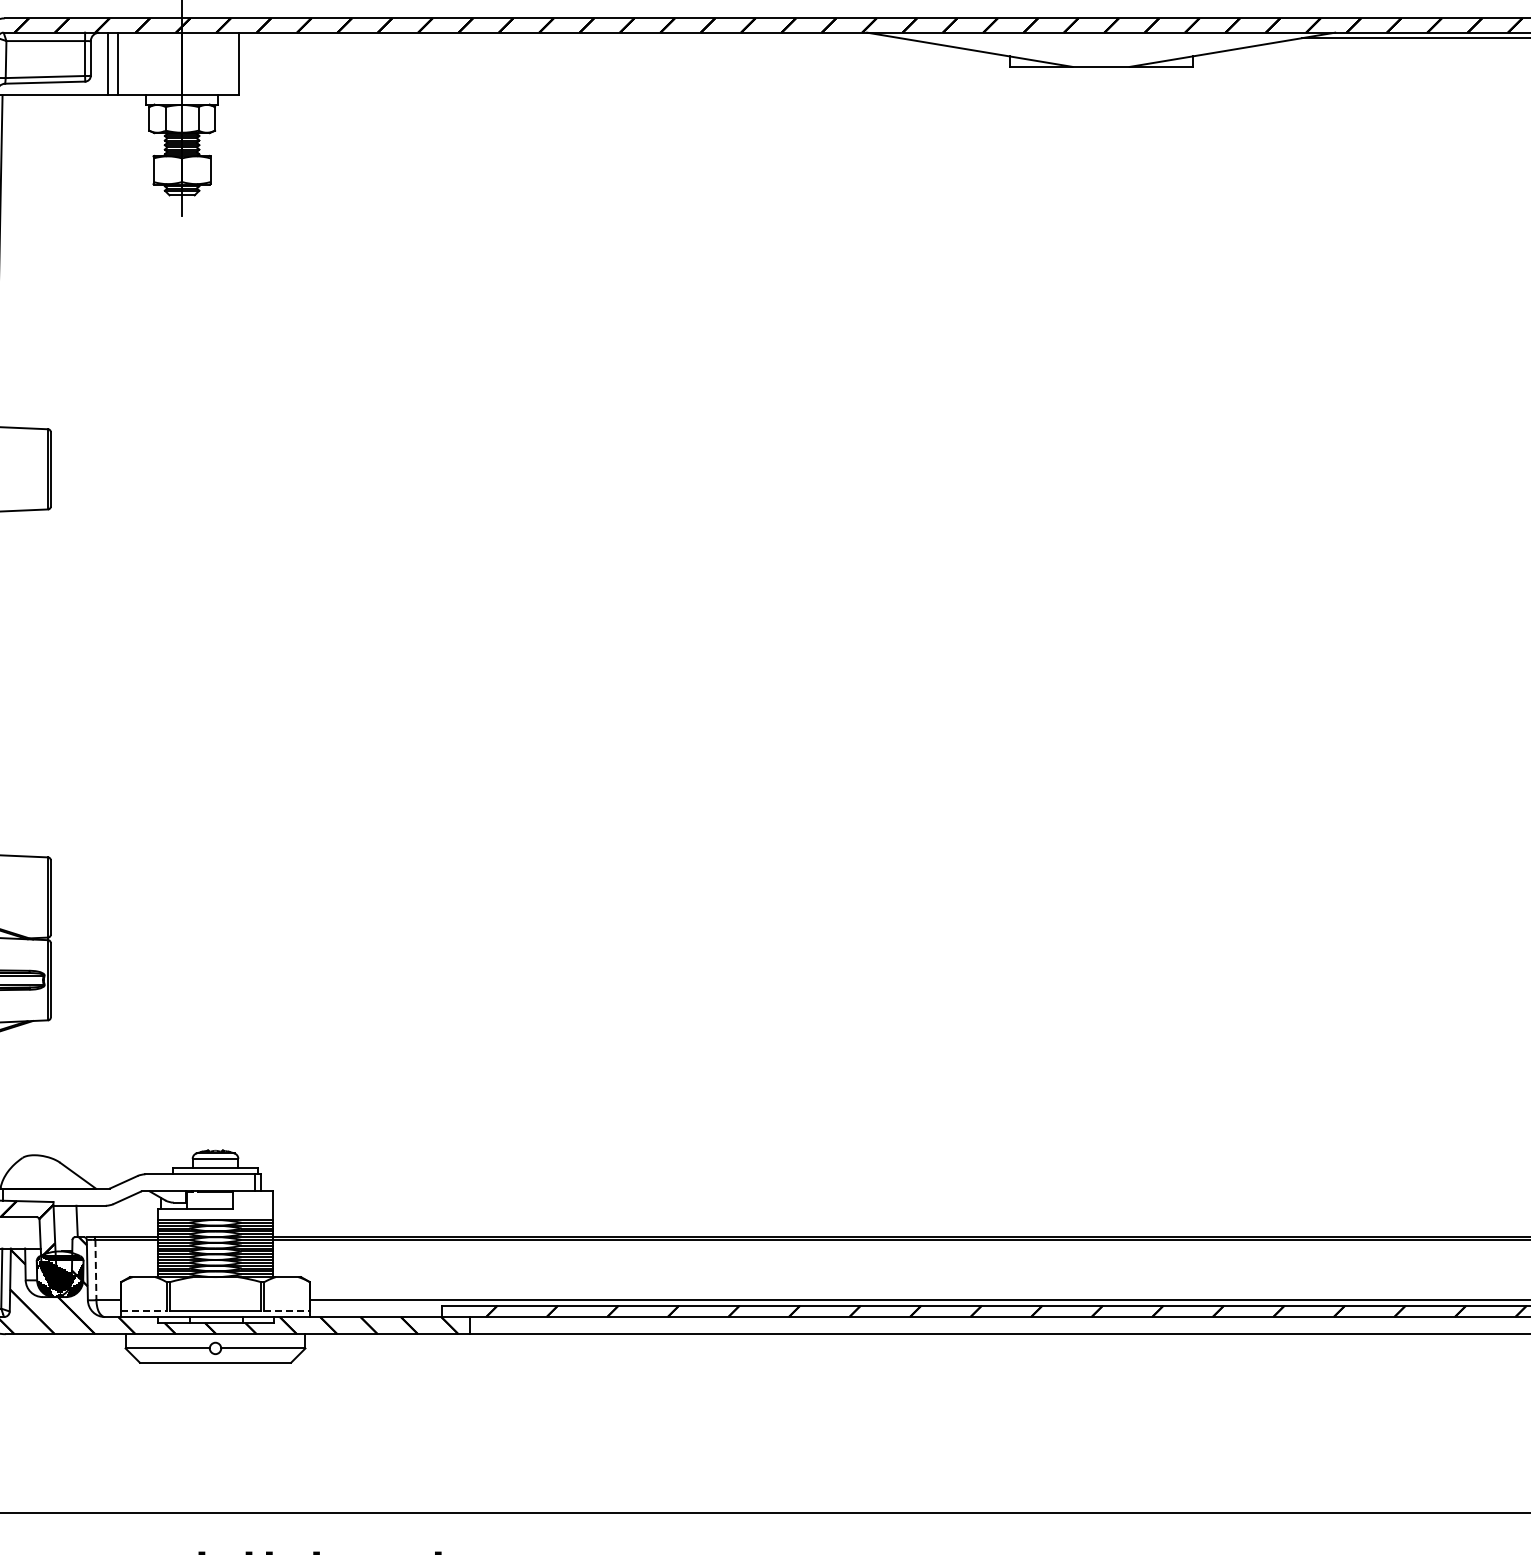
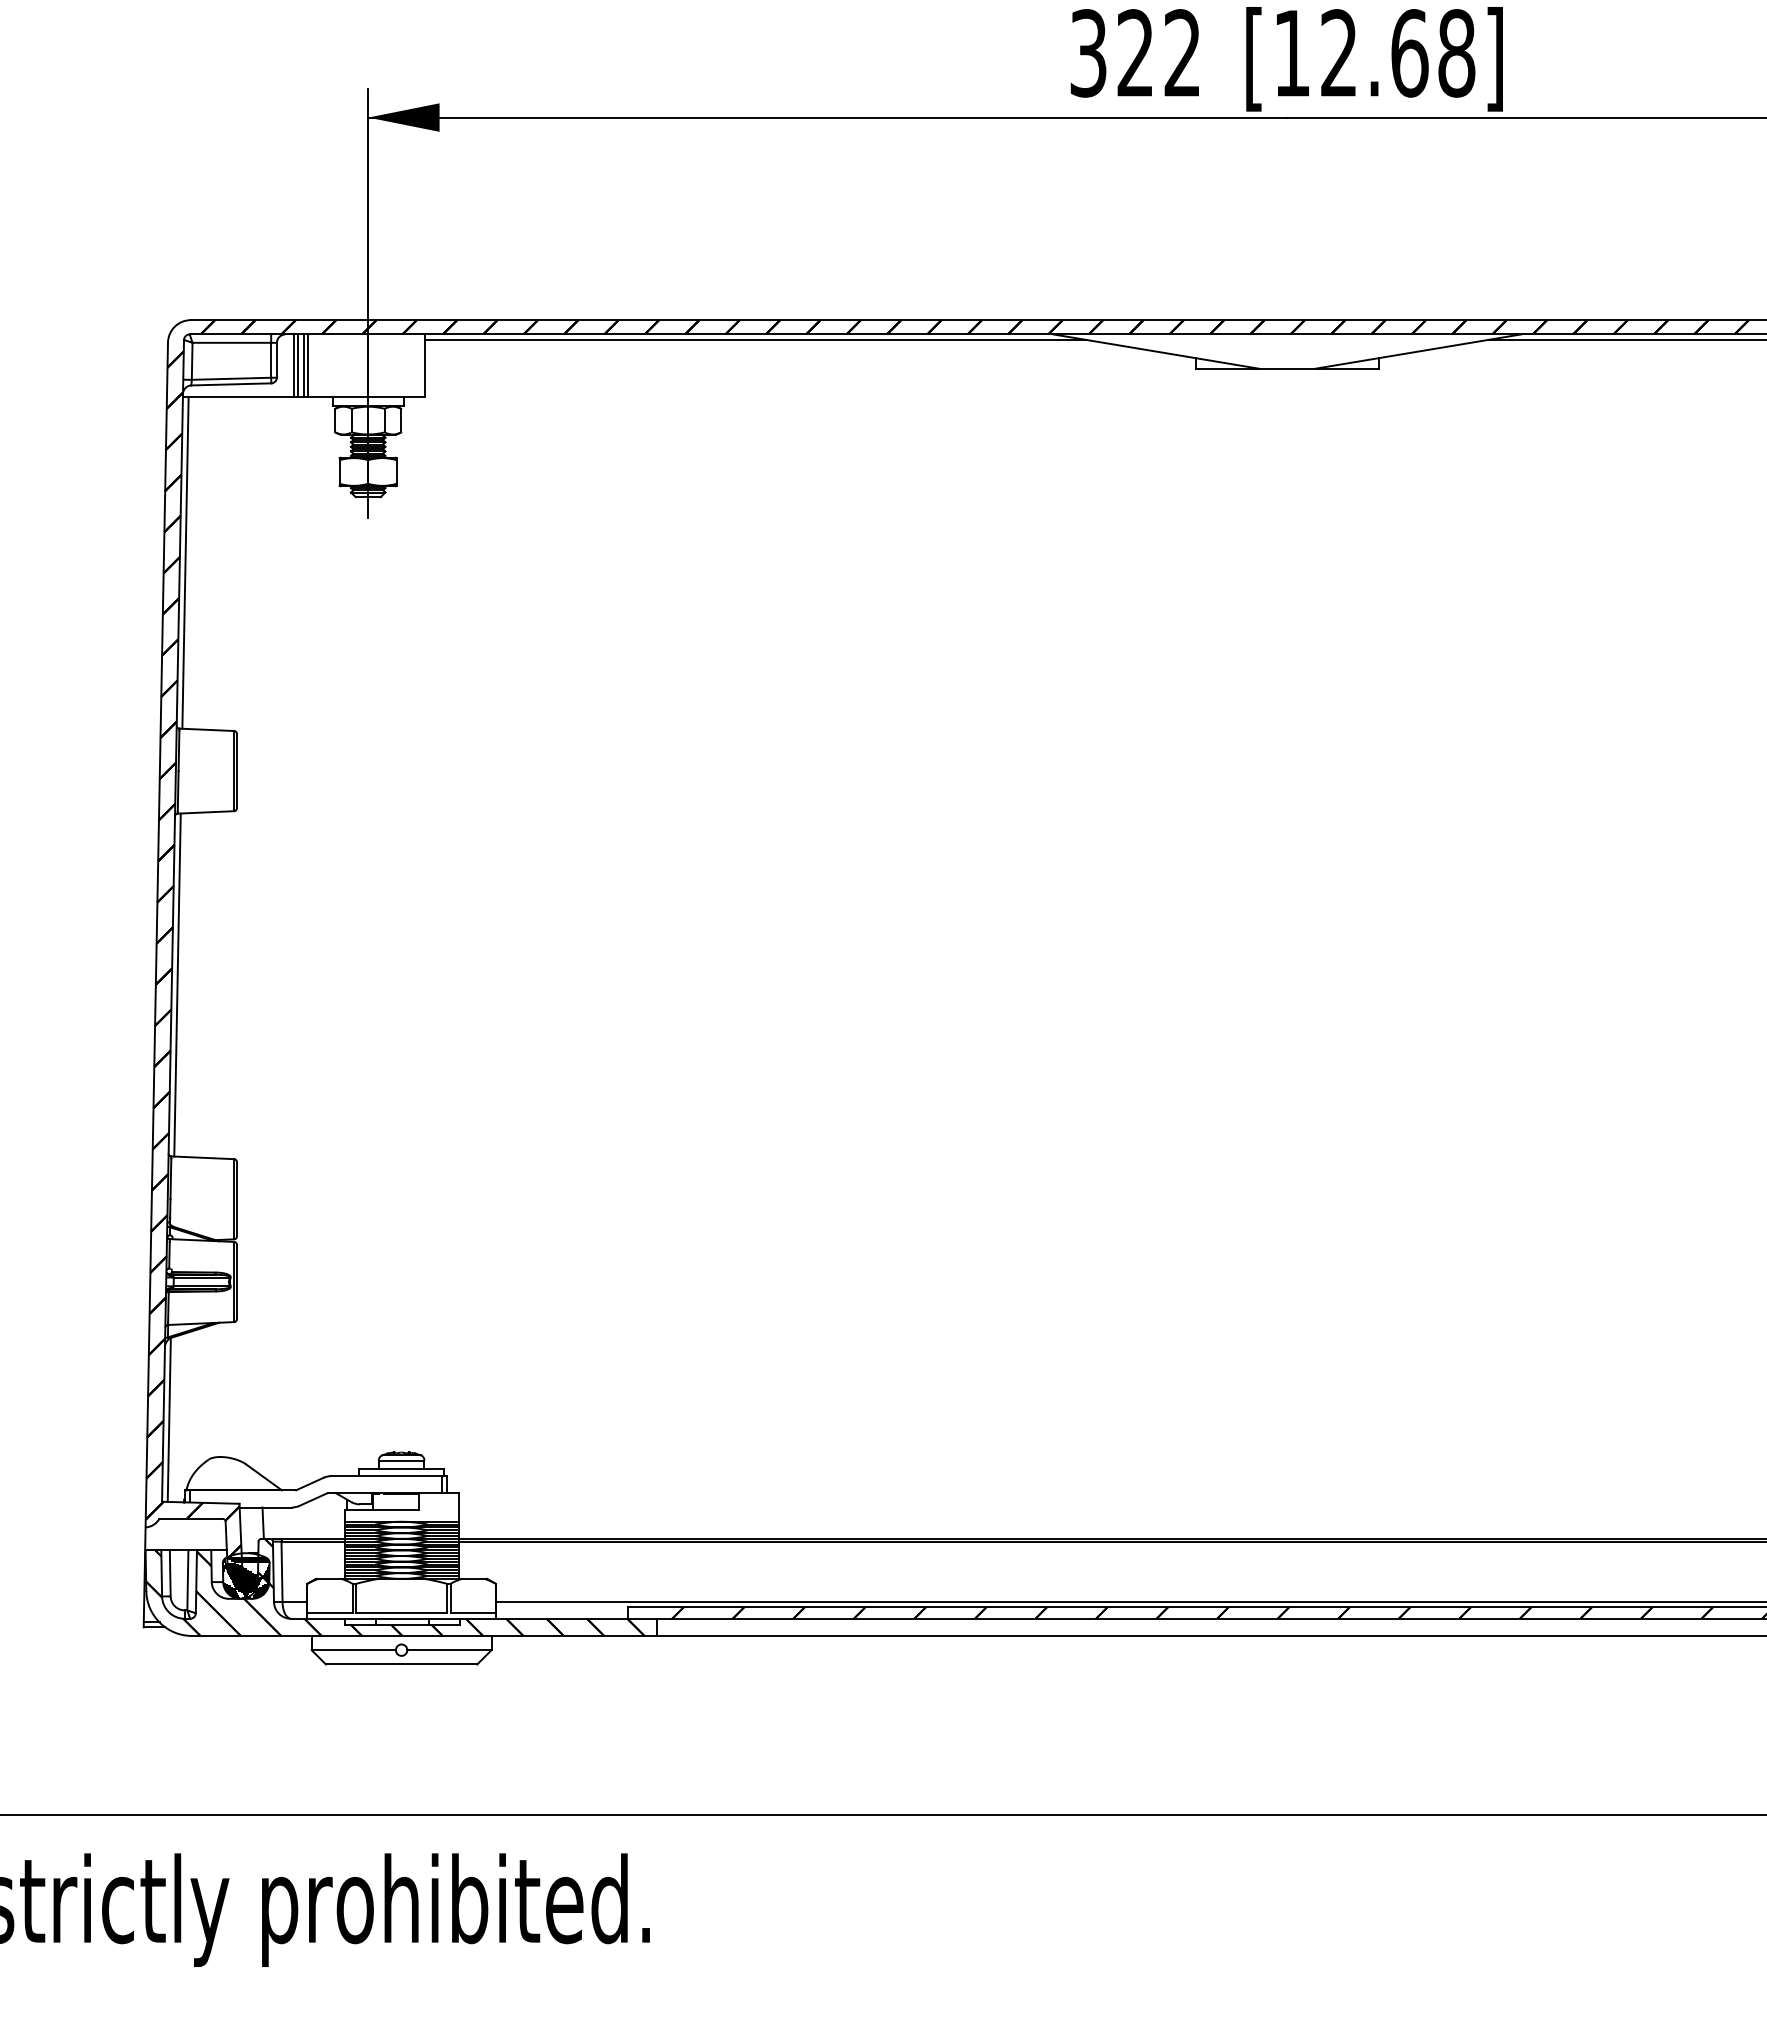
line: (569, 38) -> (755, 340), added
line: (112, 63) -> (298, 365), added
line: (121, 63) -> (307, 365), added
line: (96, 1270) -> (282, 1572), dashed -> solid
line: (144, 1311) -> (330, 1613), dashed -> solid
line: (287, 1311) -> (473, 1613), dashed -> solid

